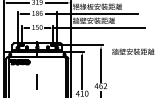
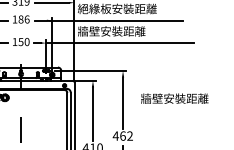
text: (133, 51) -> (175, 98), moved

